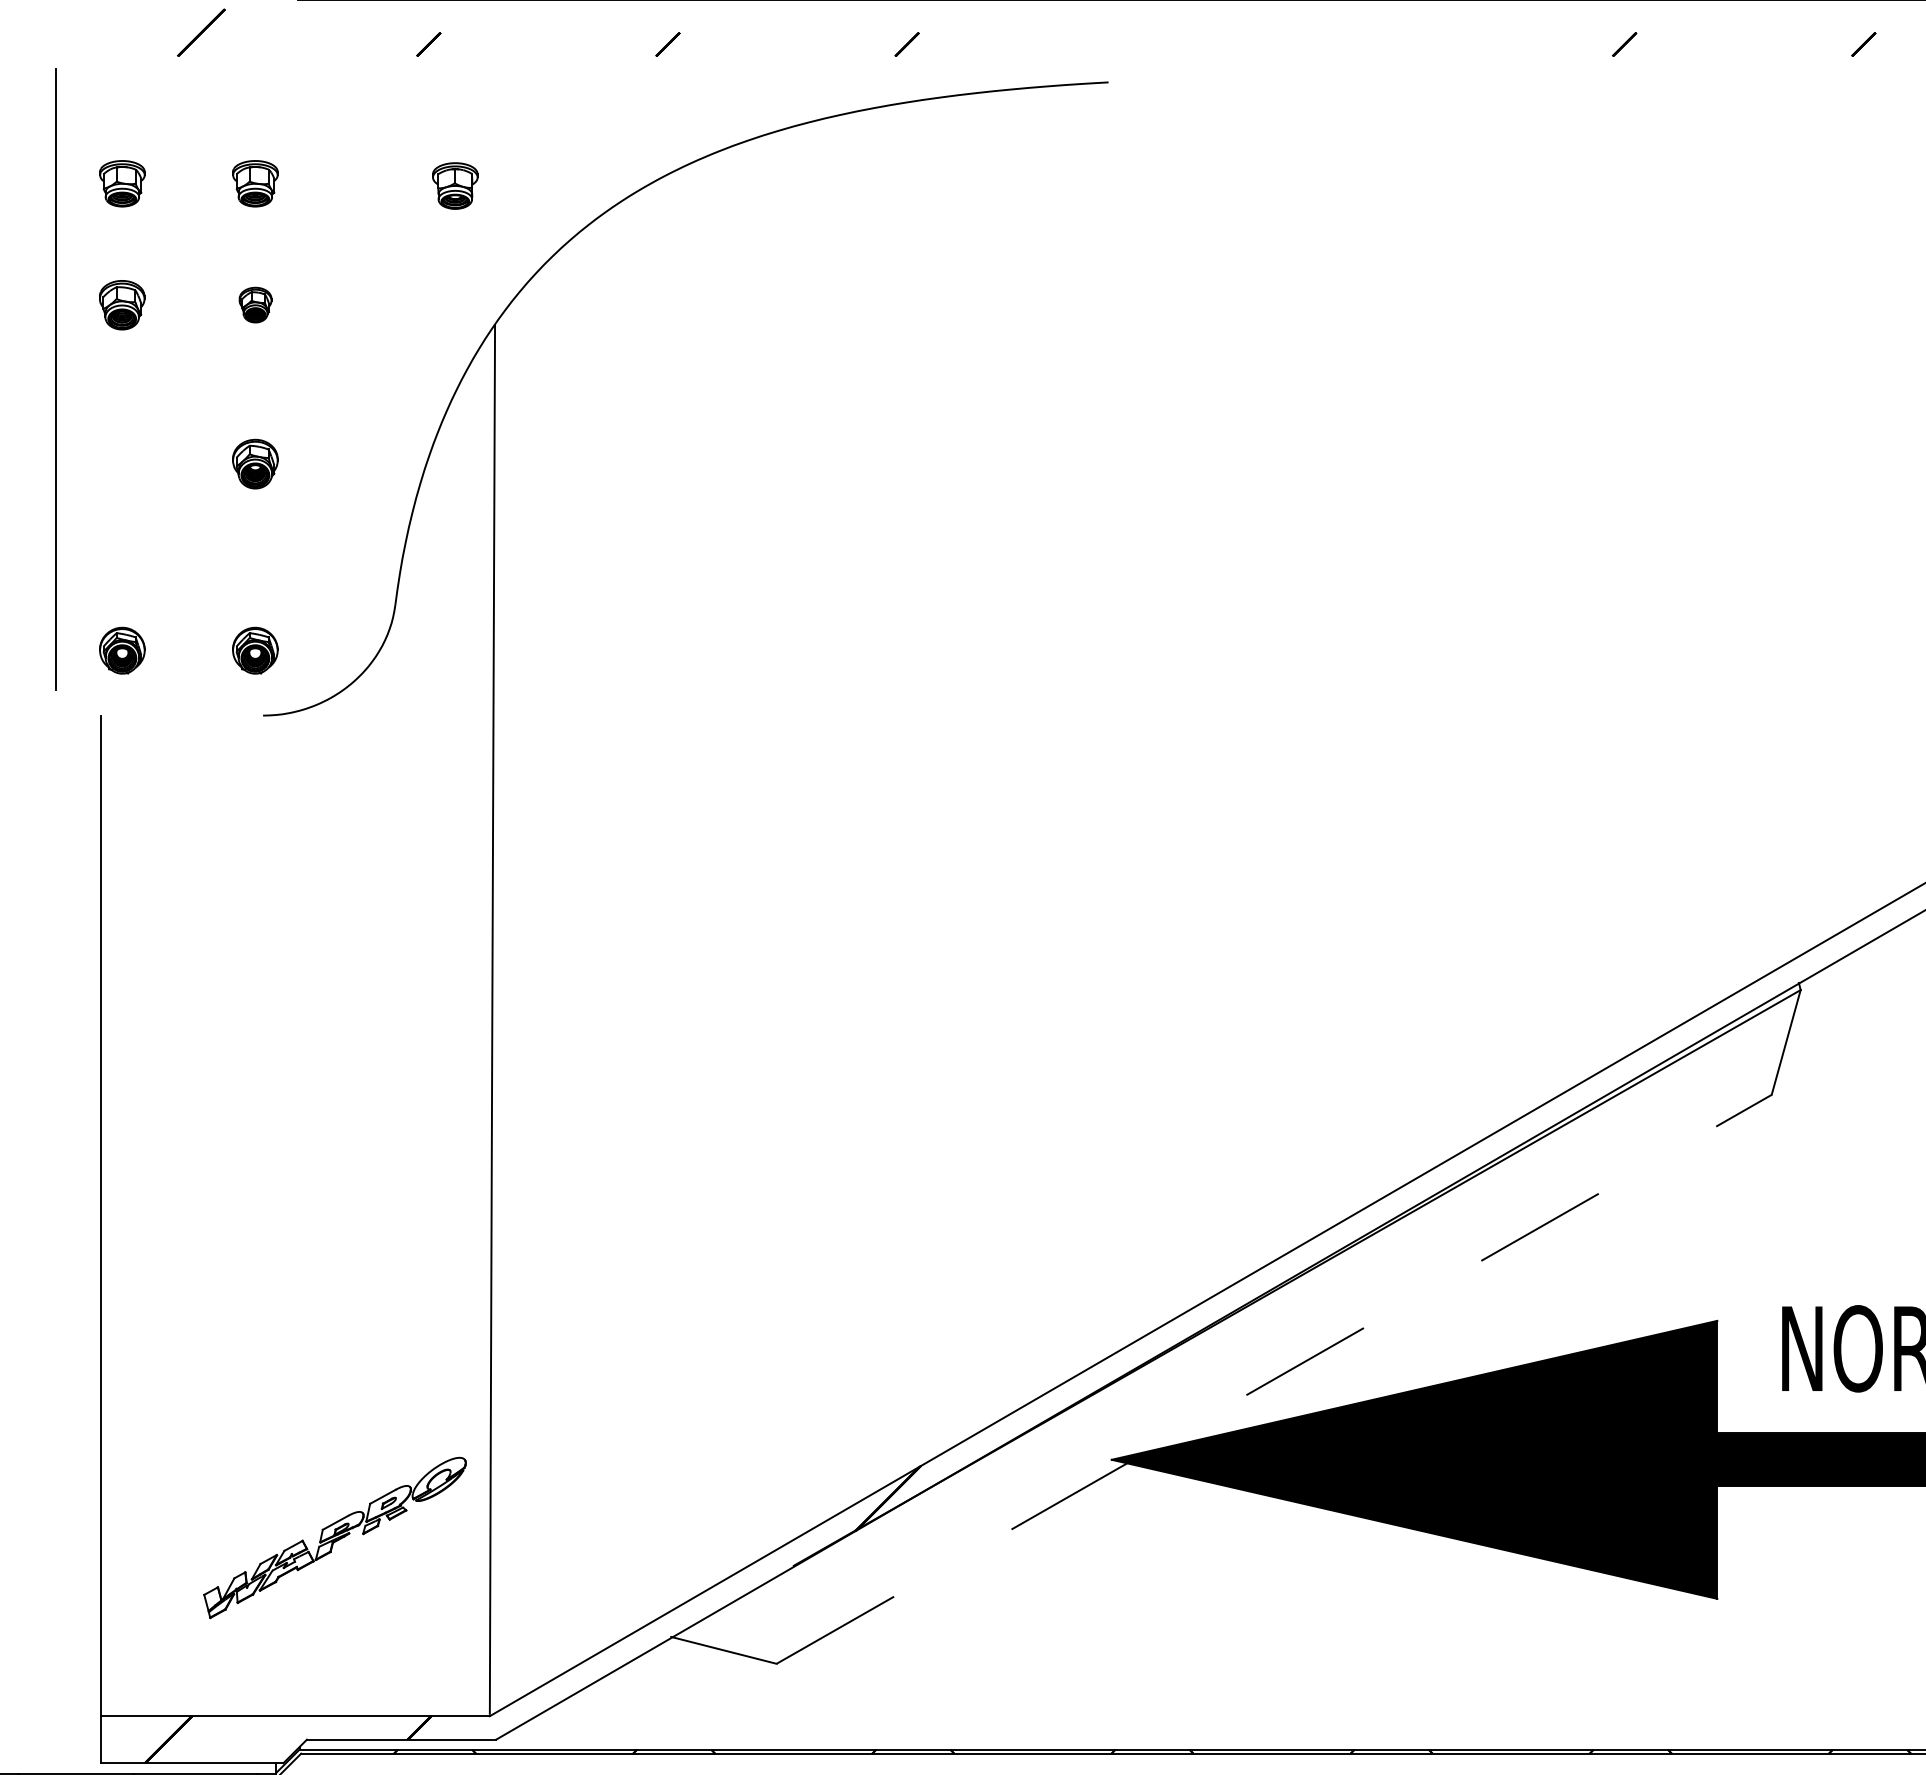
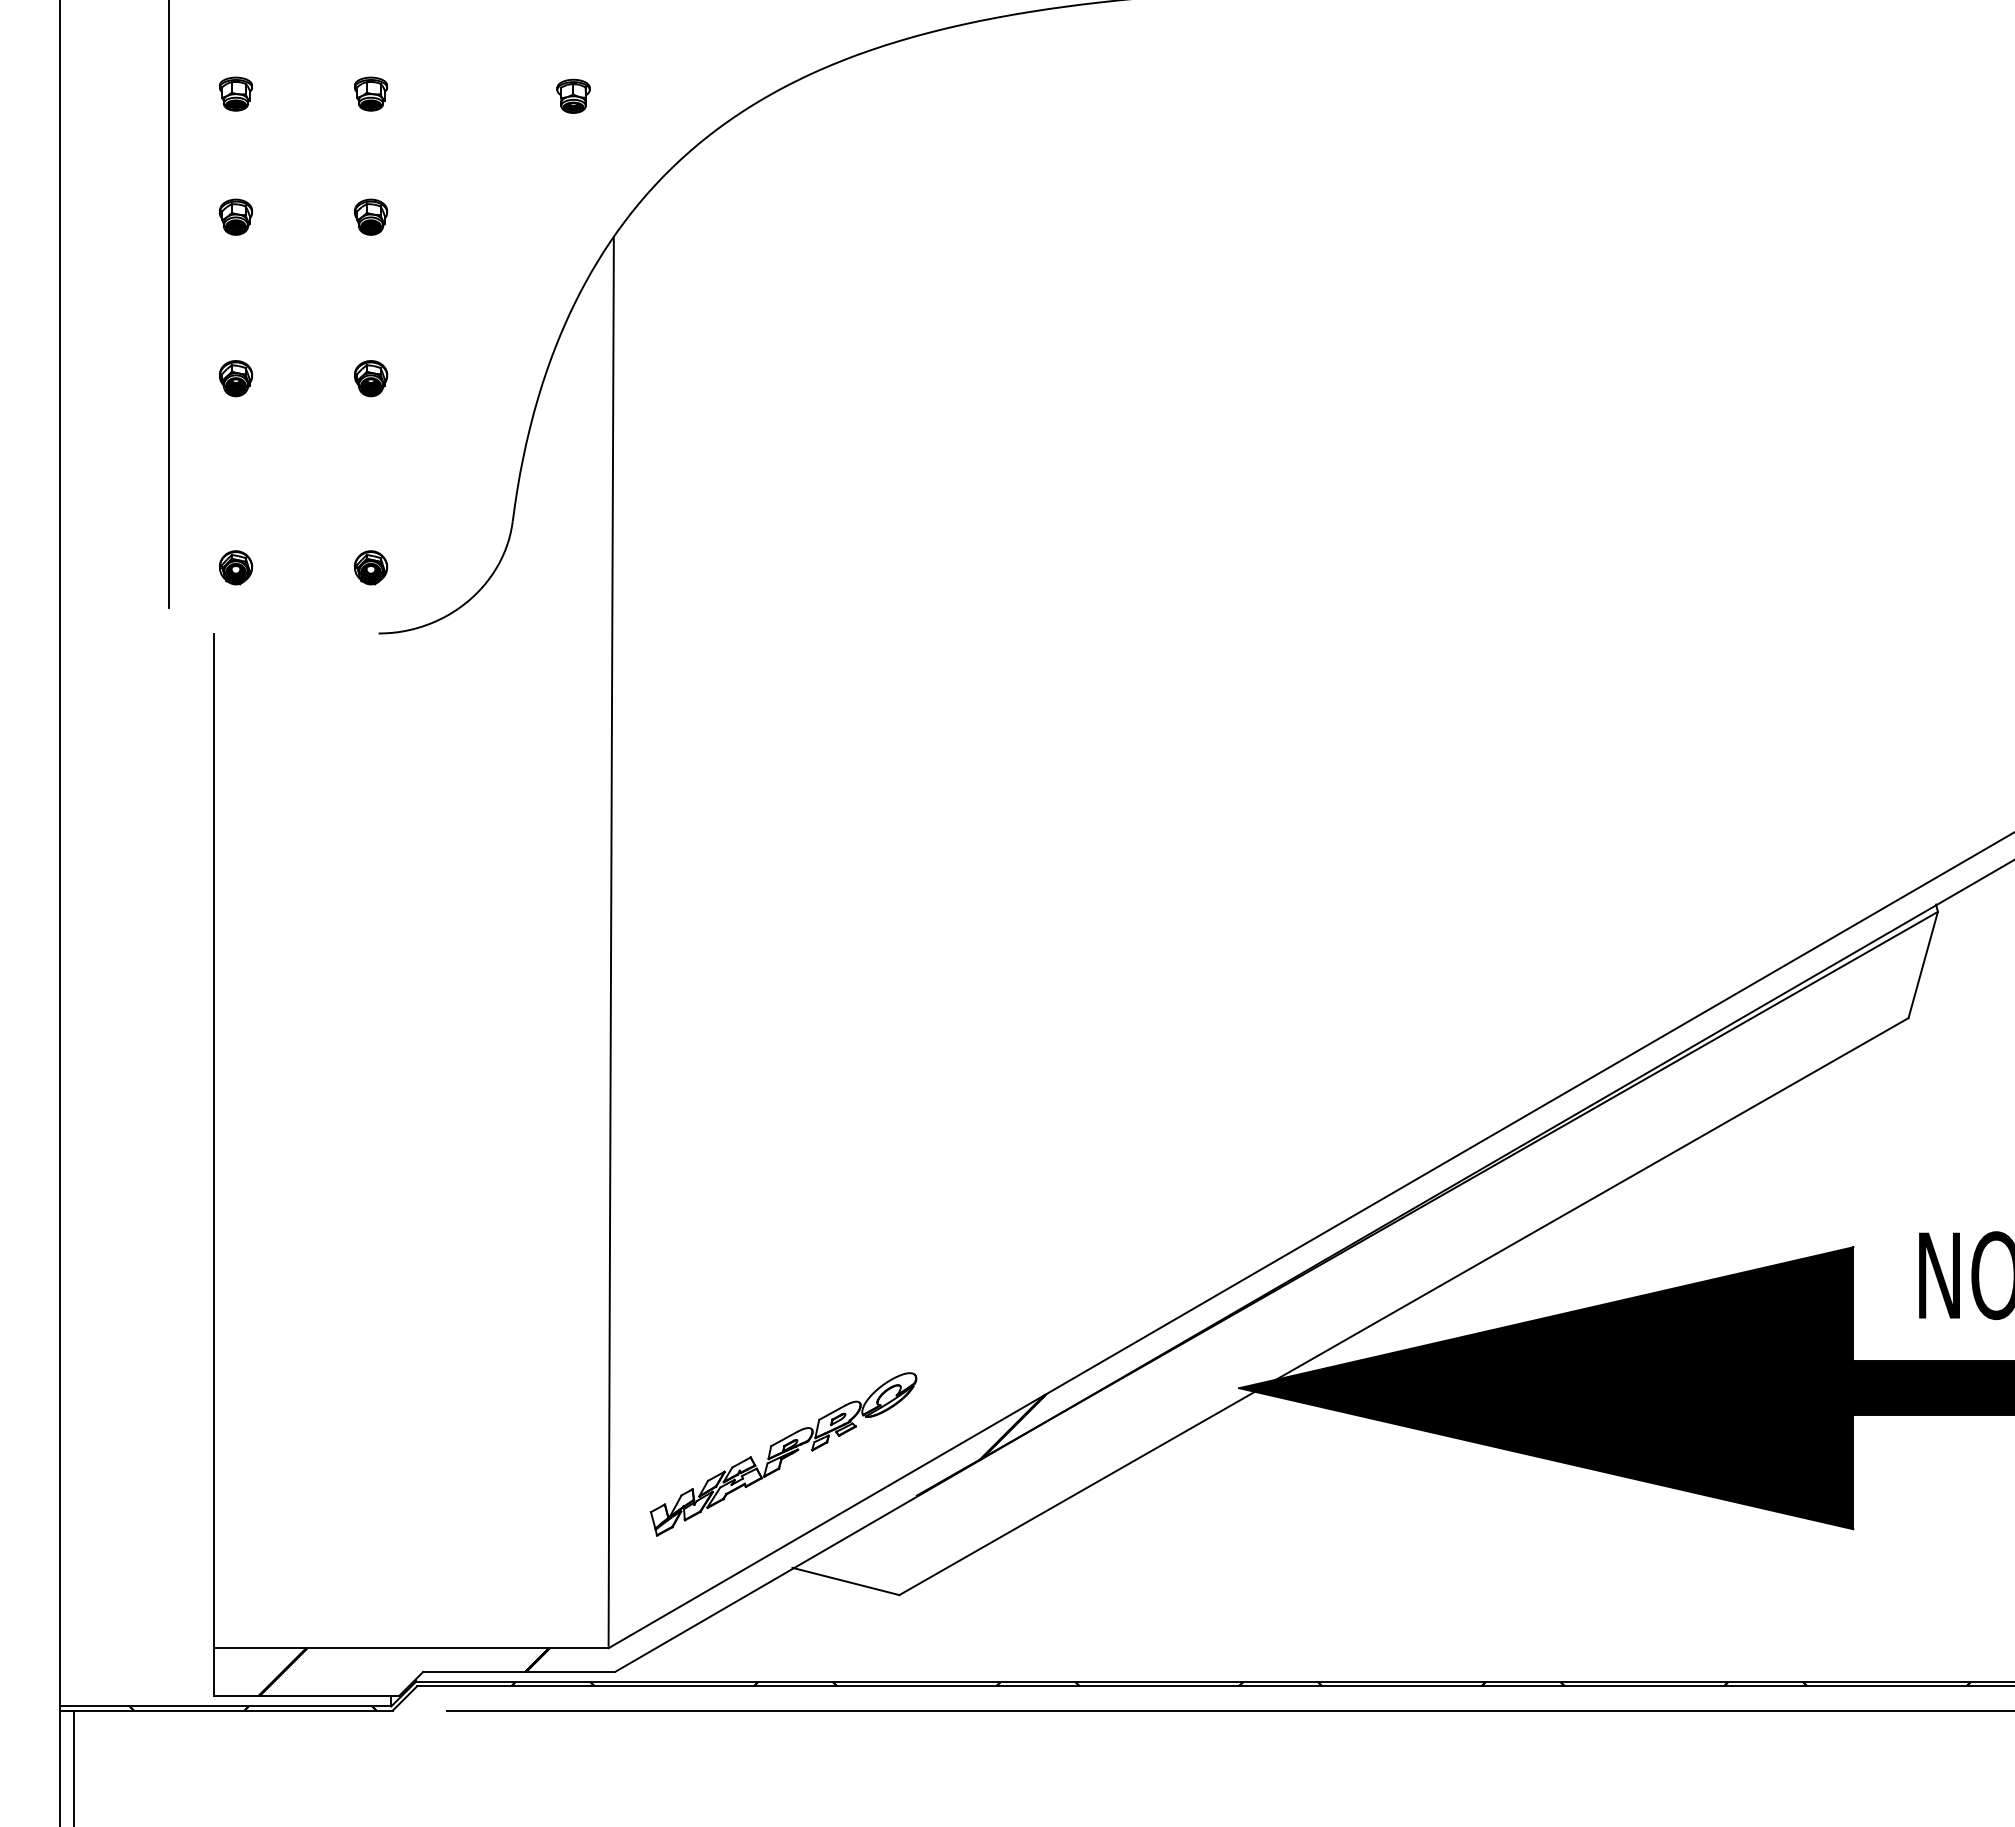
part: (121, 183) -> (235, 93), size x0.71
part: (256, 183) -> (371, 93), size x0.71
part: (455, 185) -> (573, 95), size x0.71
part: (122, 304) -> (236, 216), size x0.71
part: (122, 464) -> (236, 378), added
part: (256, 464) -> (371, 378), size x0.71
part: (121, 650) -> (235, 567), size x0.71
part: (256, 650) -> (371, 567), size x0.71
line: (1274, 1379) -> (1404, 1306), dashed -> solid
part: (334, 1538) -> (783, 1454), moved
hatch: (532, 1614) -> (651, 1545), added

